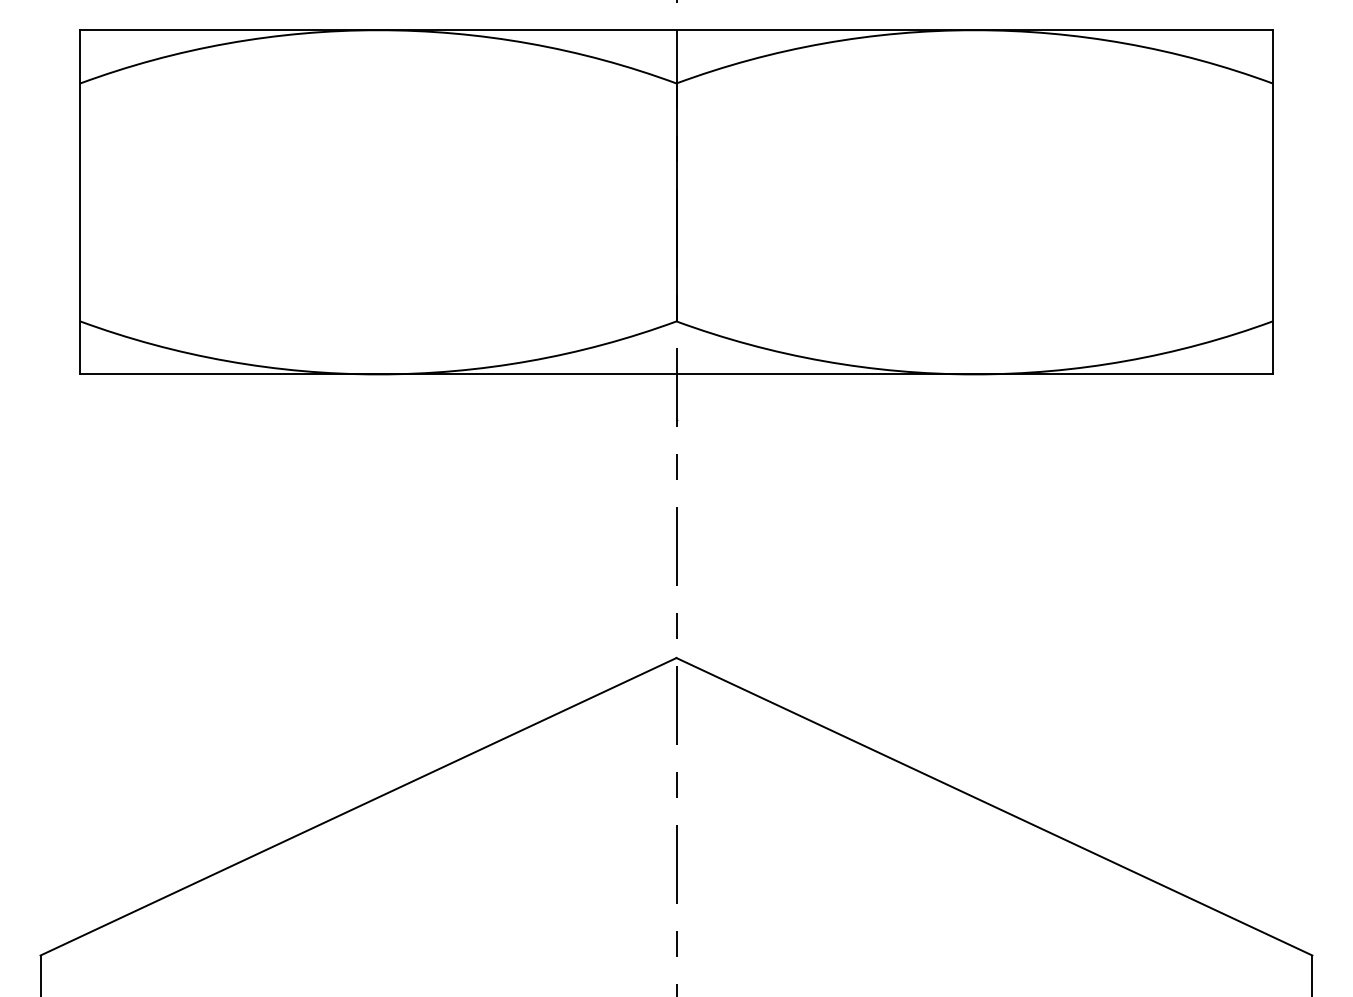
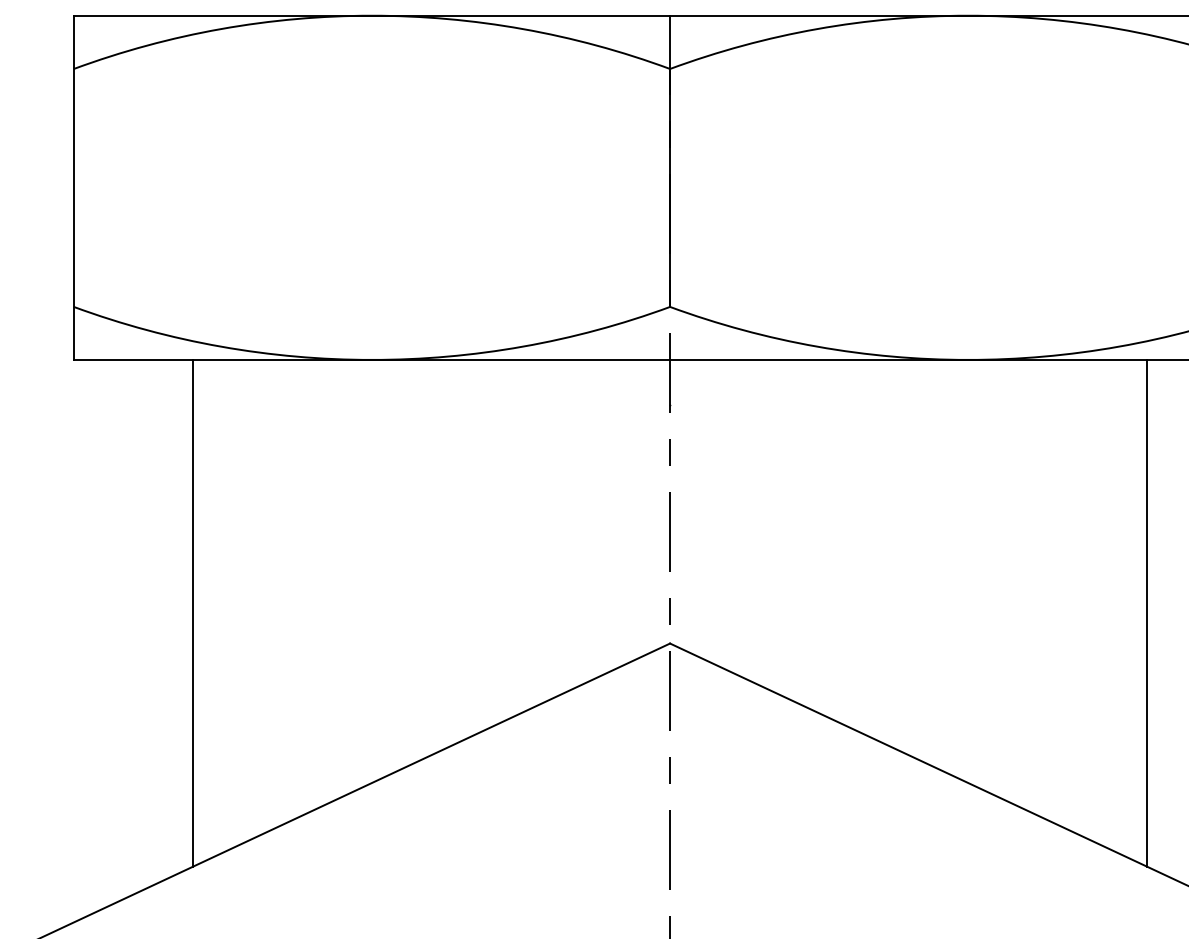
line: (199, 627) -> (193, 613), added
line: (1153, 627) -> (1147, 613), added

